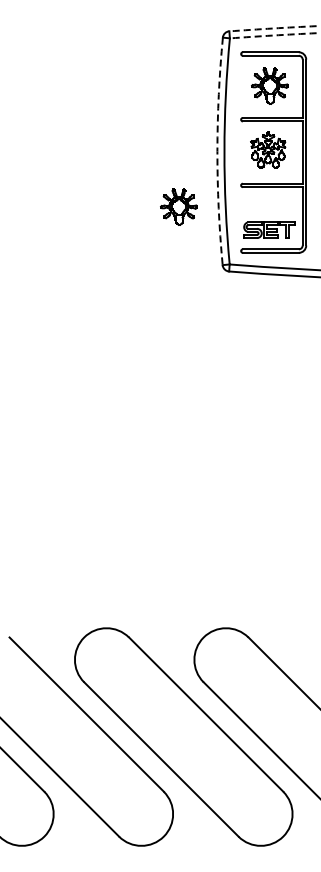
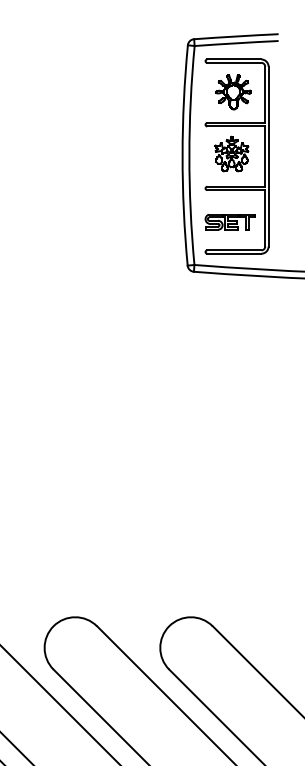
arc: (272, 28) -> (235, 36), dashed -> solid
arc: (273, 35) -> (236, 43), dashed -> solid
arc: (217, 151) -> (182, 155), dashed -> solid
part: (178, 206) -> (144, 208), removed
part: (269, 229) -> (230, 221), moved

